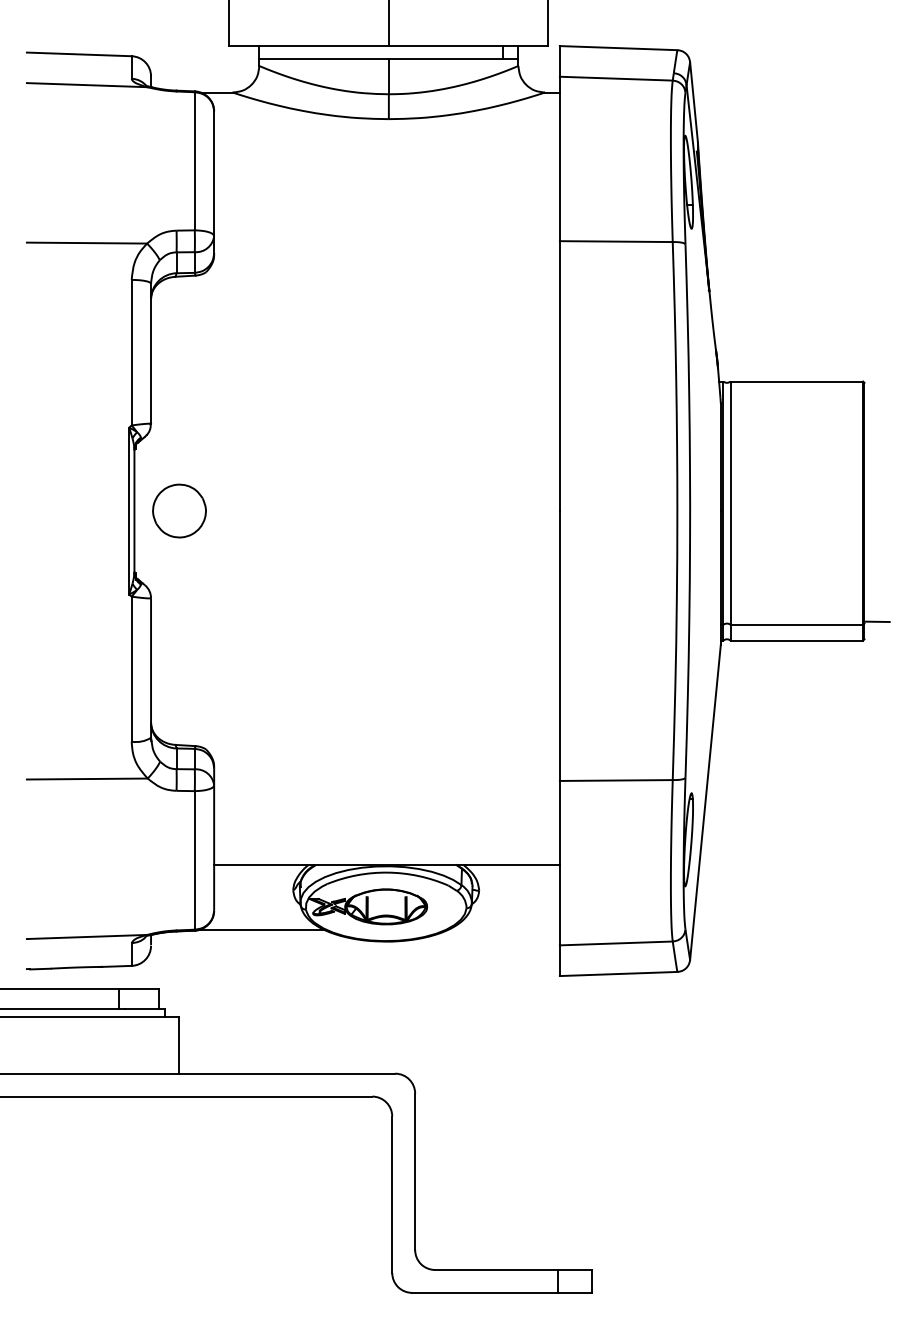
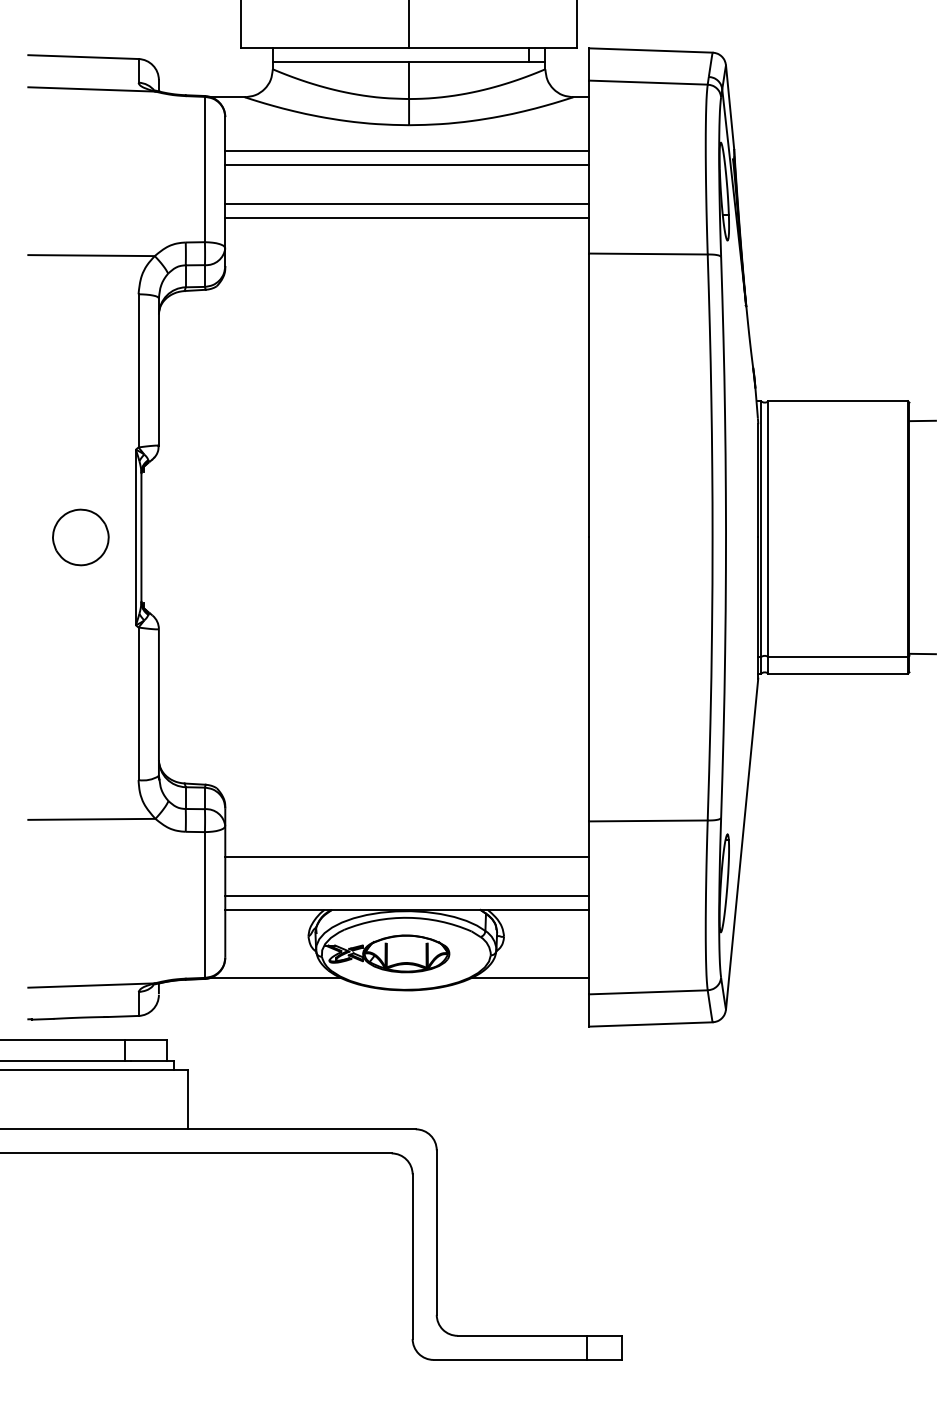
line: (386, 144) -> (406, 151), added
line: (386, 157) -> (406, 165), added
line: (386, 194) -> (406, 204), added
line: (386, 207) -> (406, 218), added
line: (876, 399) -> (922, 420), added
part: (179, 511) -> (80, 537), moved
line: (386, 814) -> (406, 856), added
line: (386, 852) -> (406, 896), added
line: (503, 929) -> (529, 977), added

